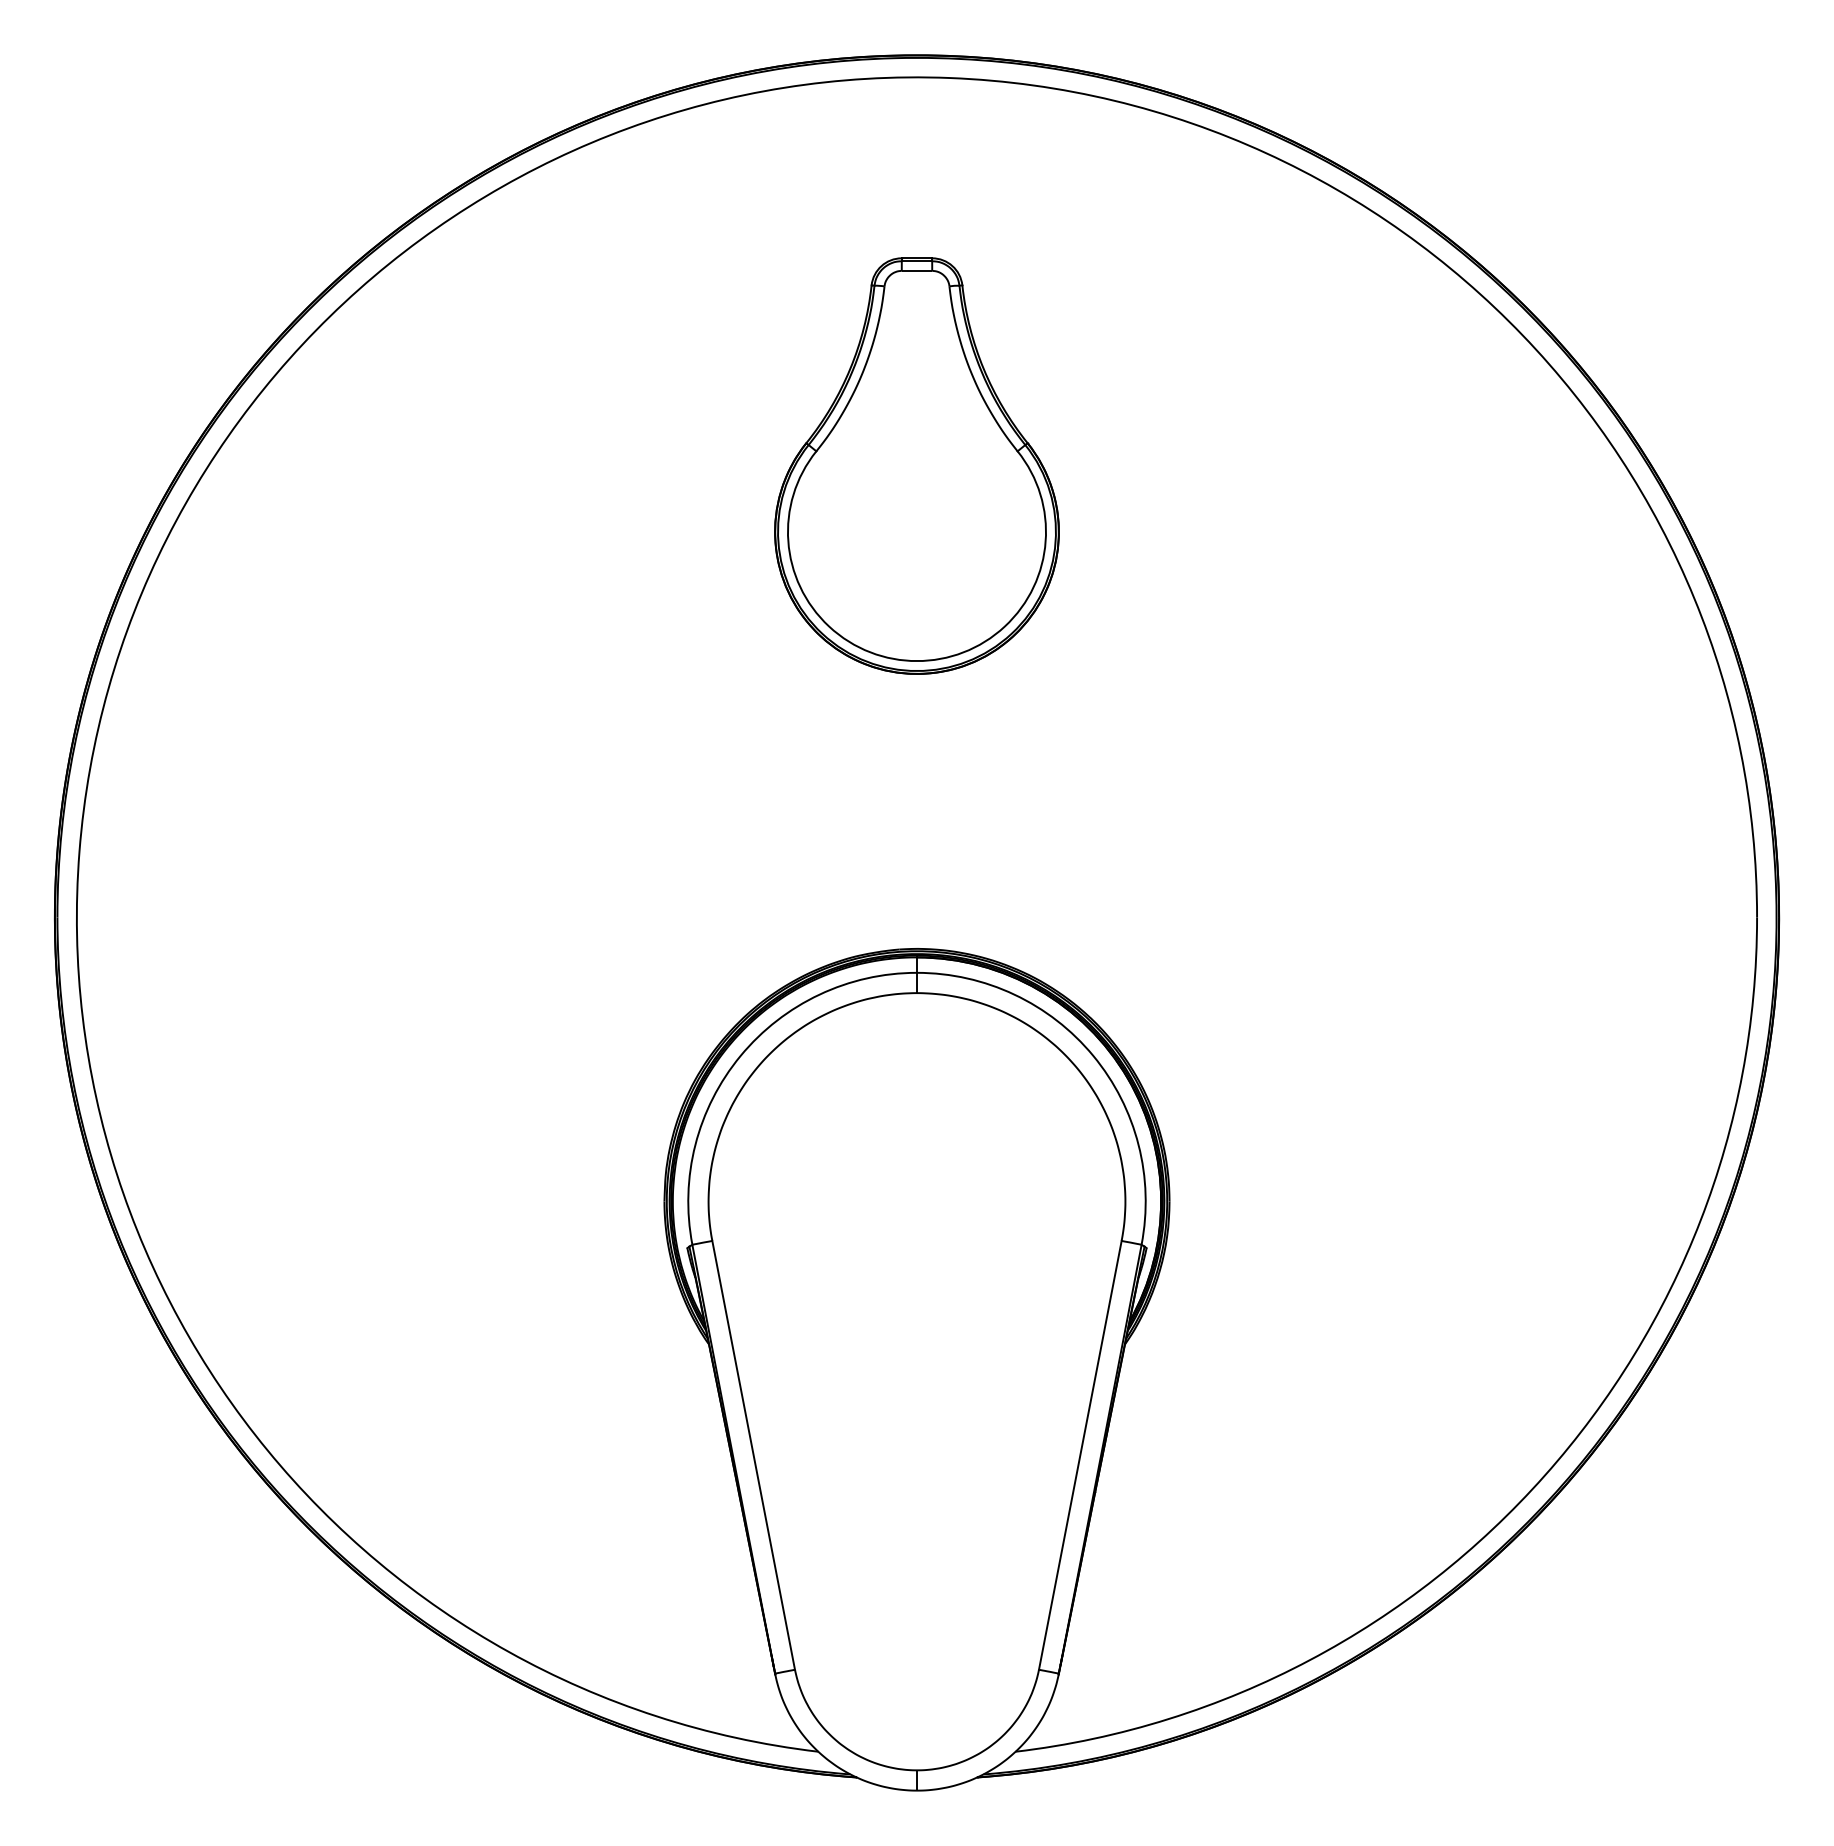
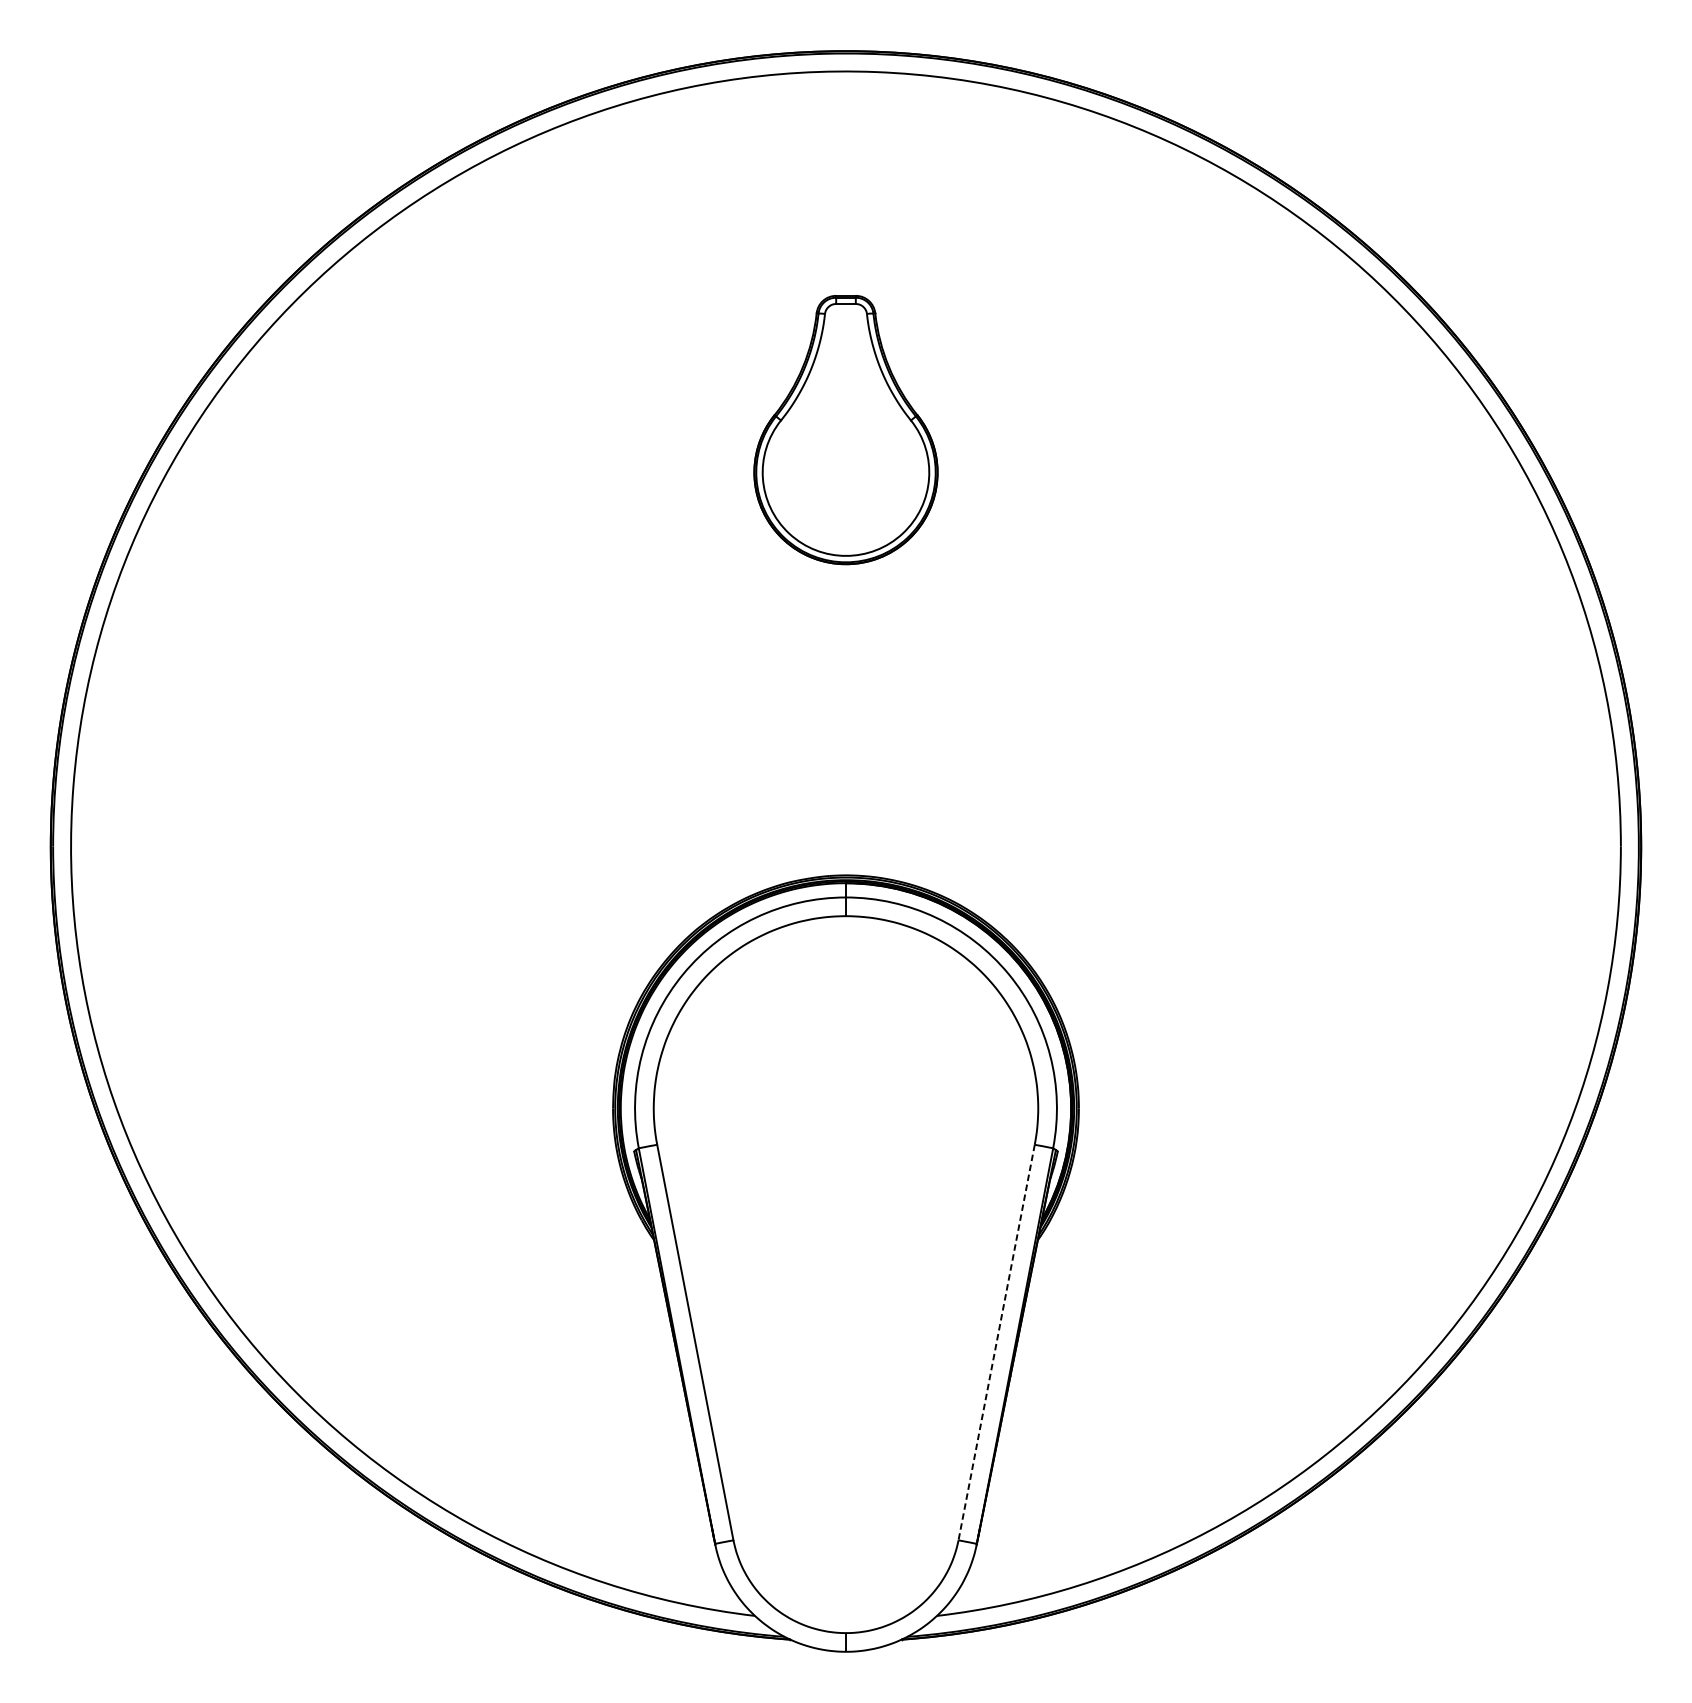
part: (916, 465) -> (845, 429), size x0.7
line: (1080, 1455) -> (996, 1342), solid -> dashed

